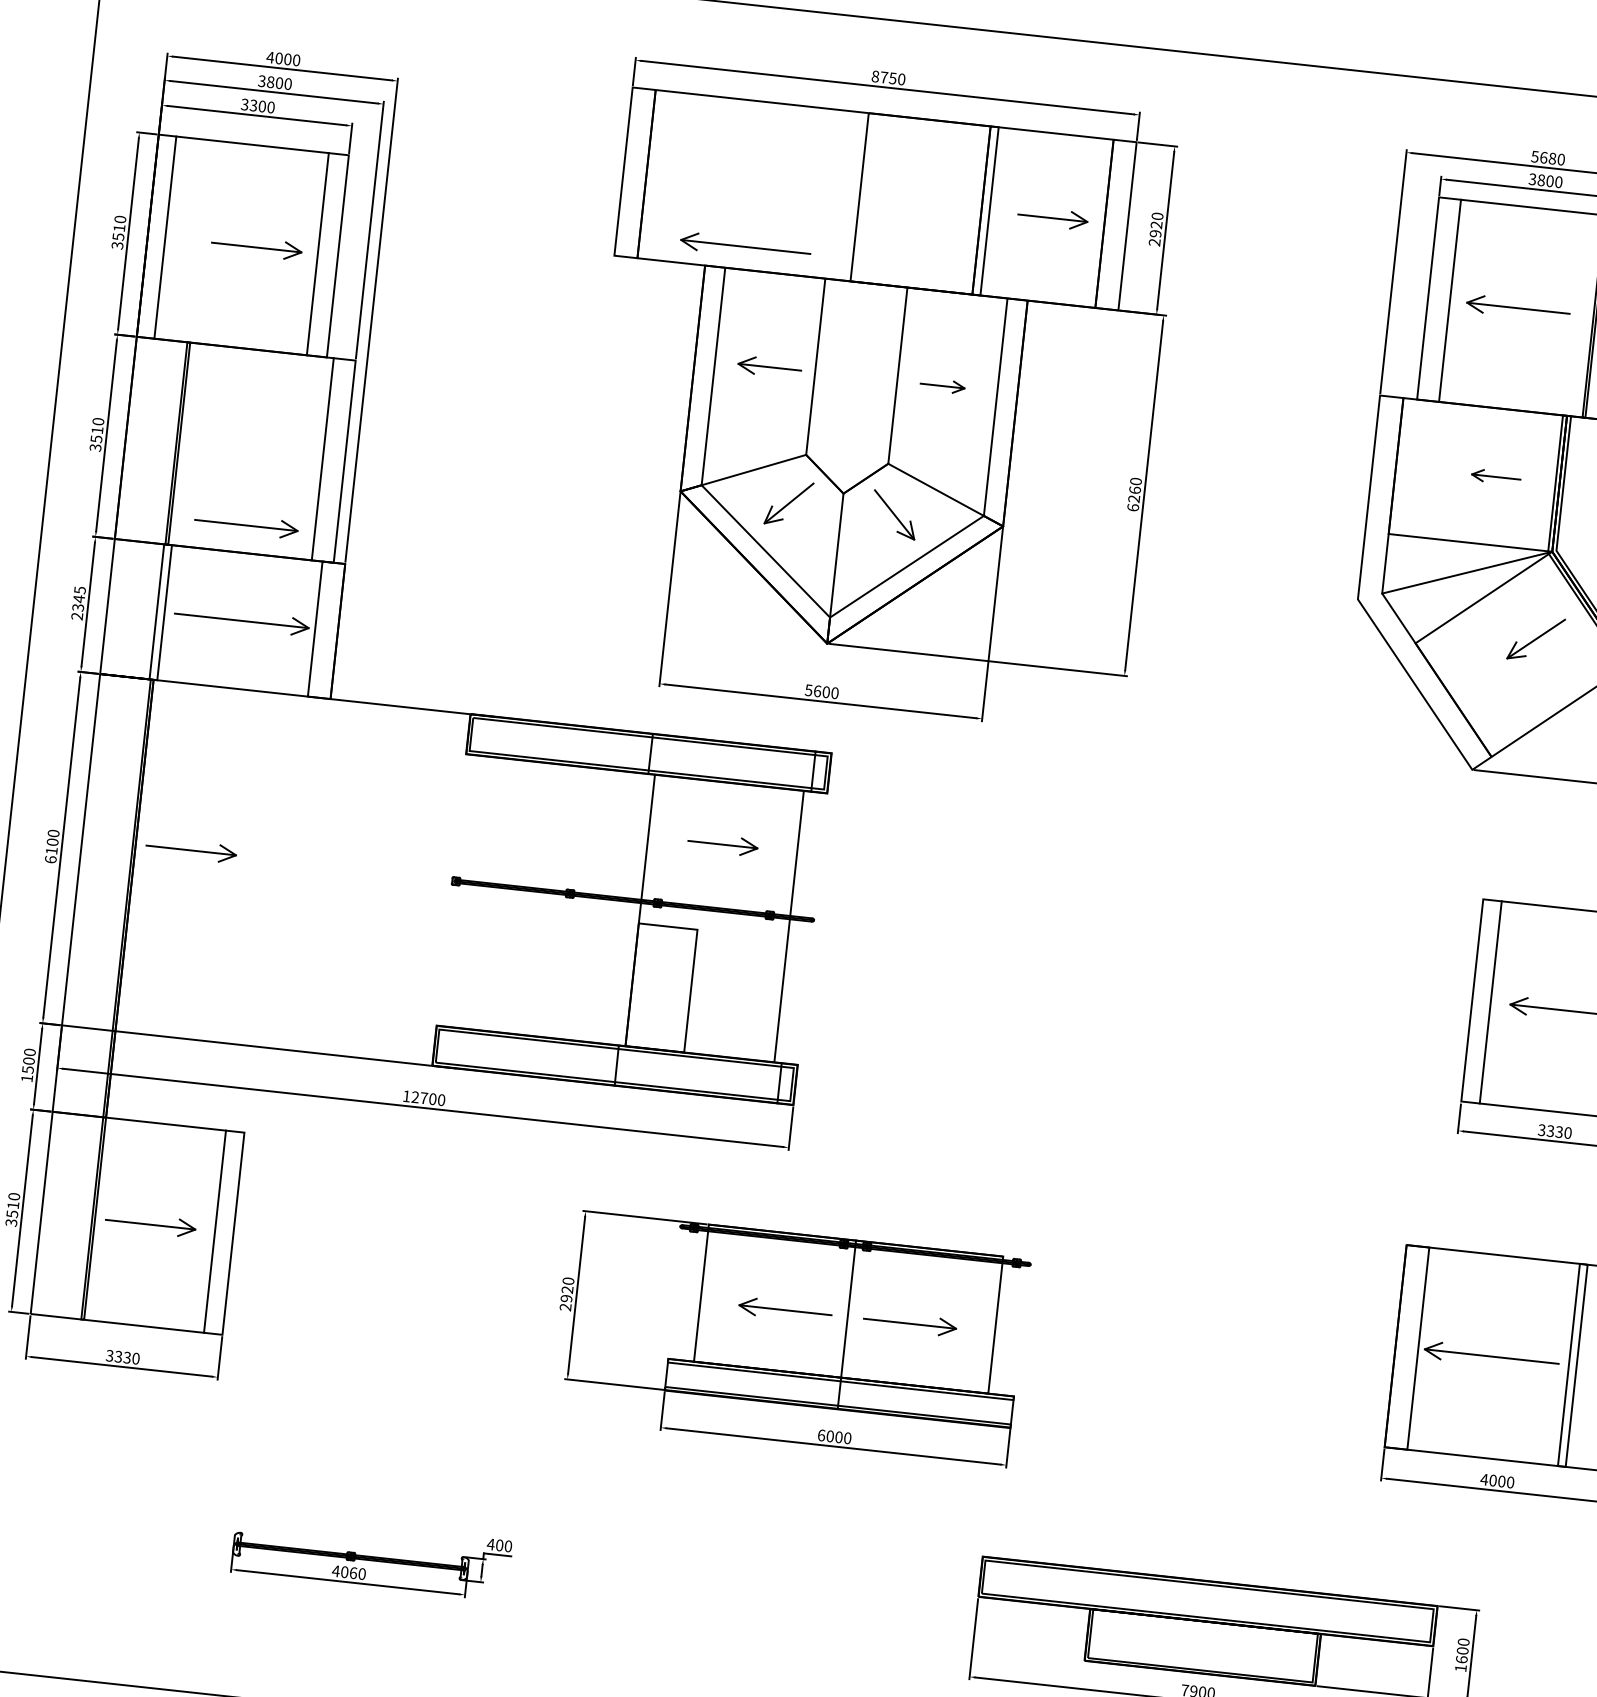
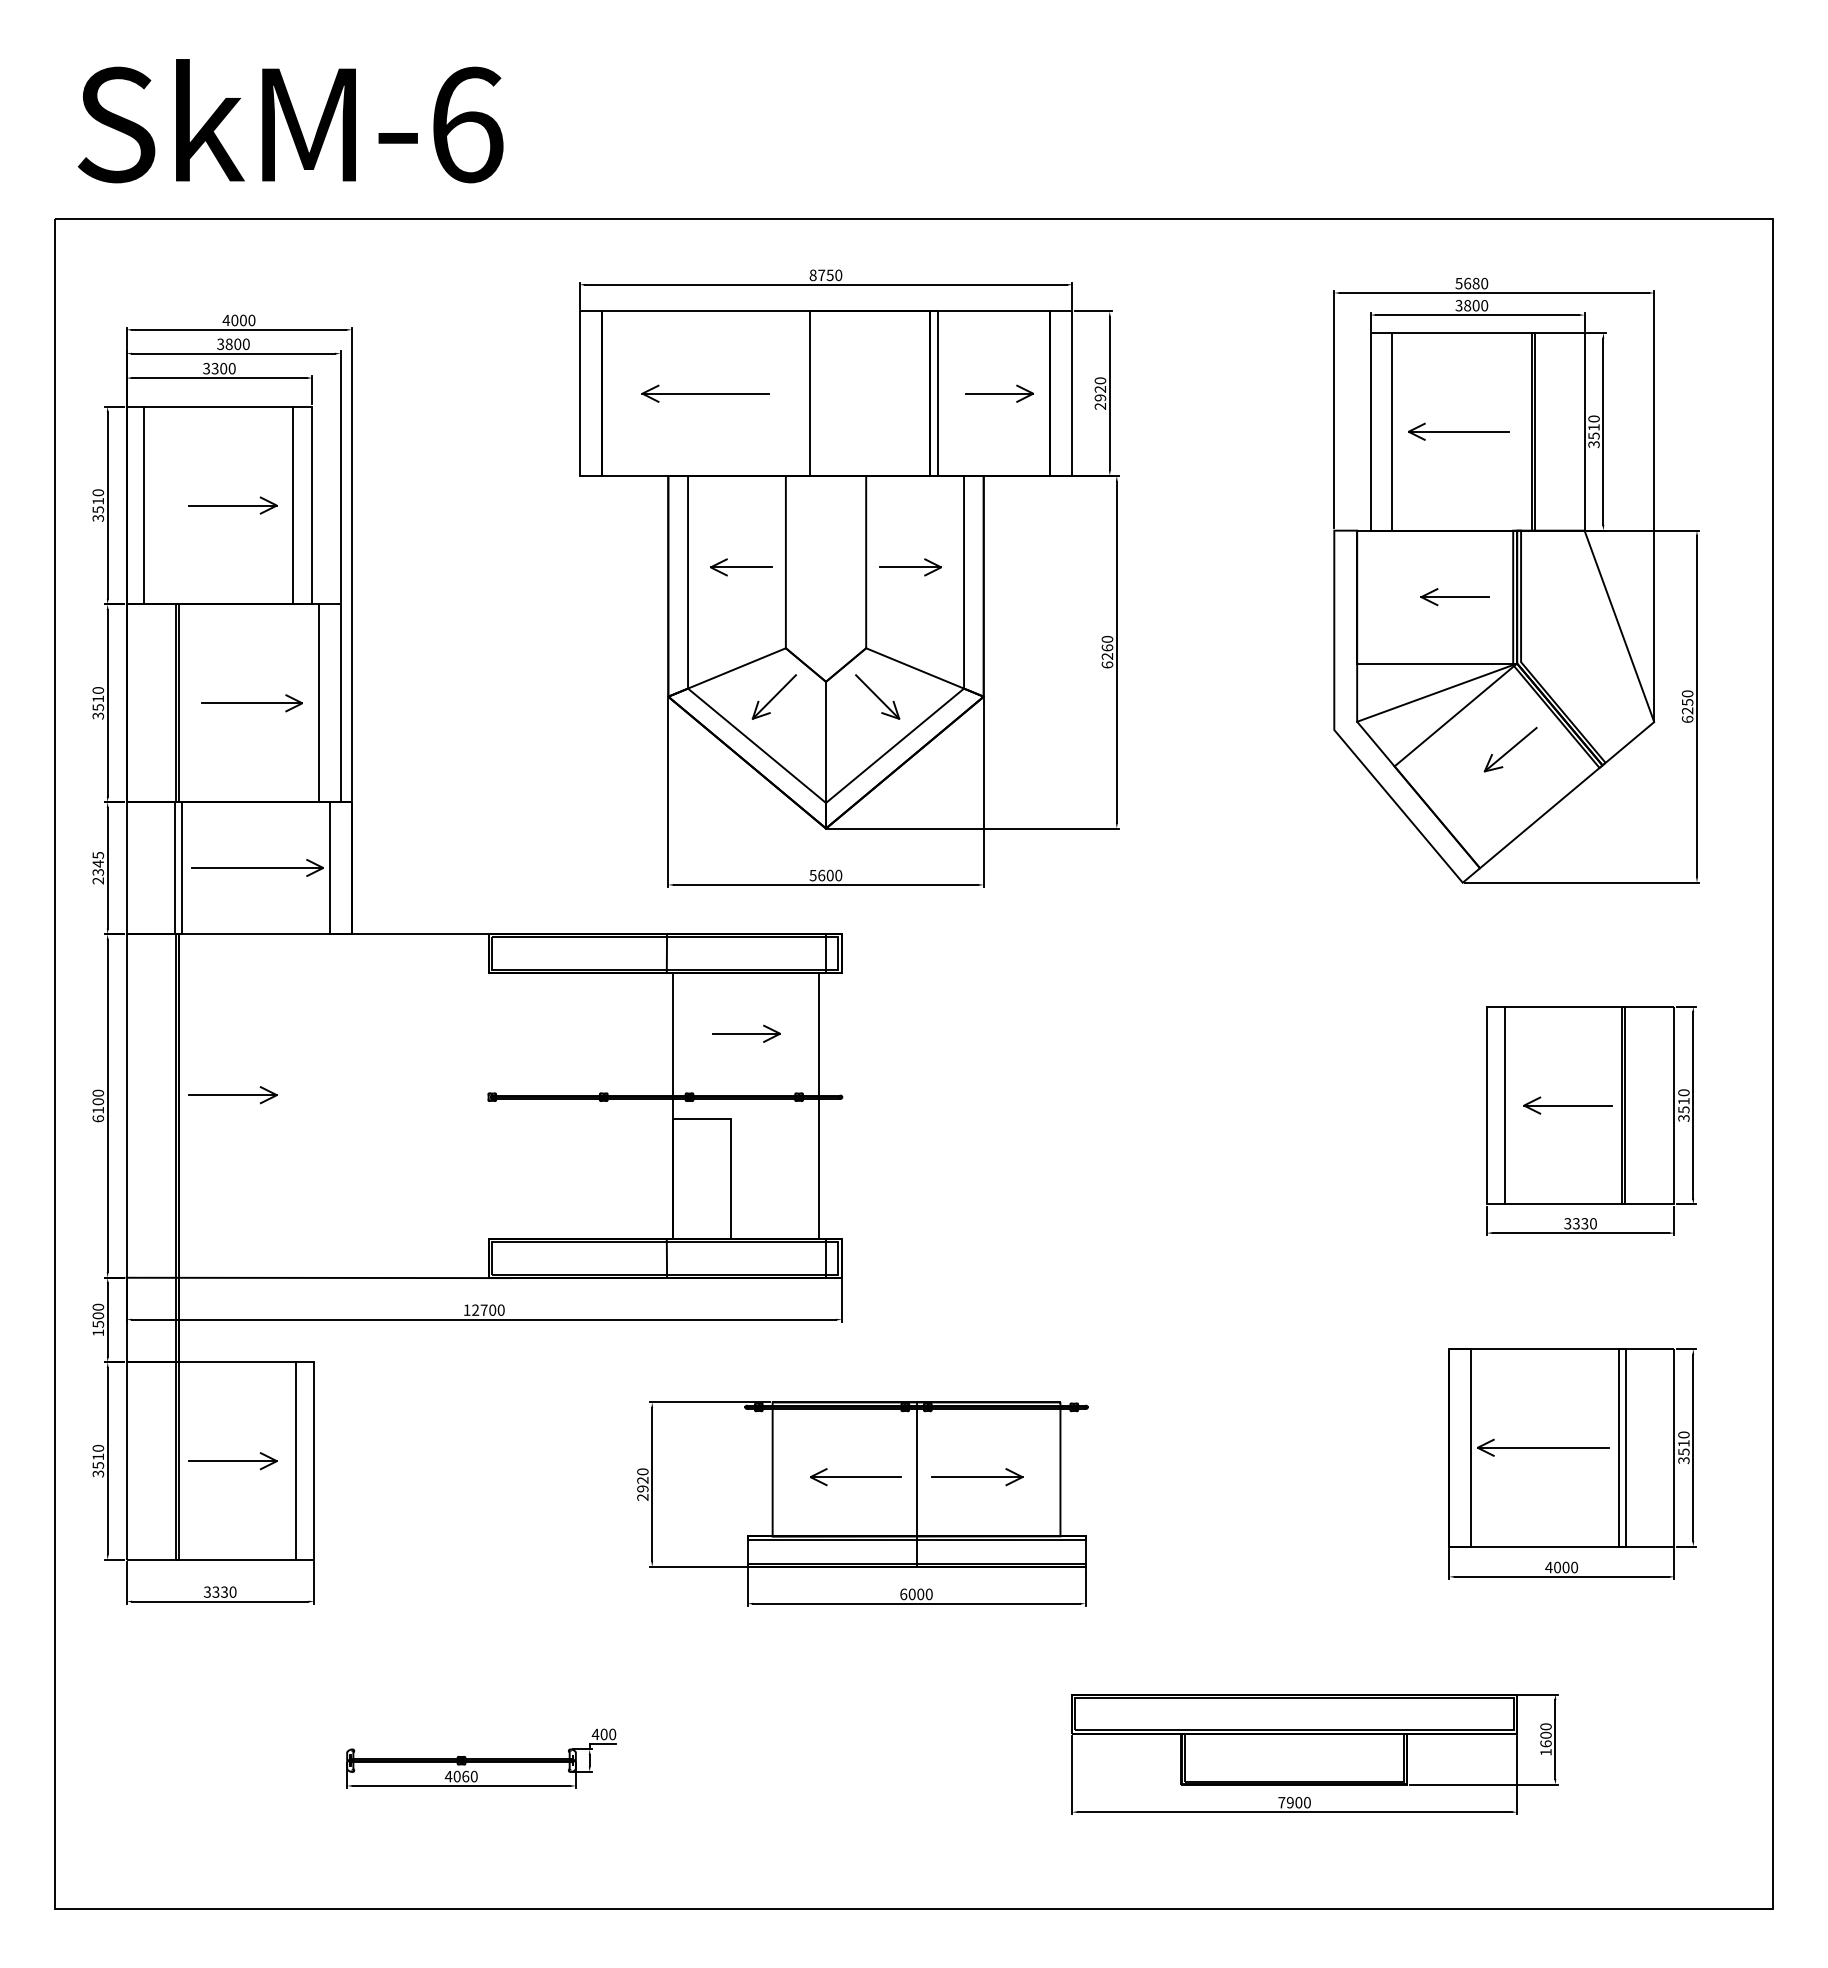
part: (745, 246) -> (705, 393), moved
part: (942, 386) -> (910, 567), size x1.43
part: (1495, 477) -> (1454, 597), size x1.43
part: (245, 525) -> (251, 703), moved

